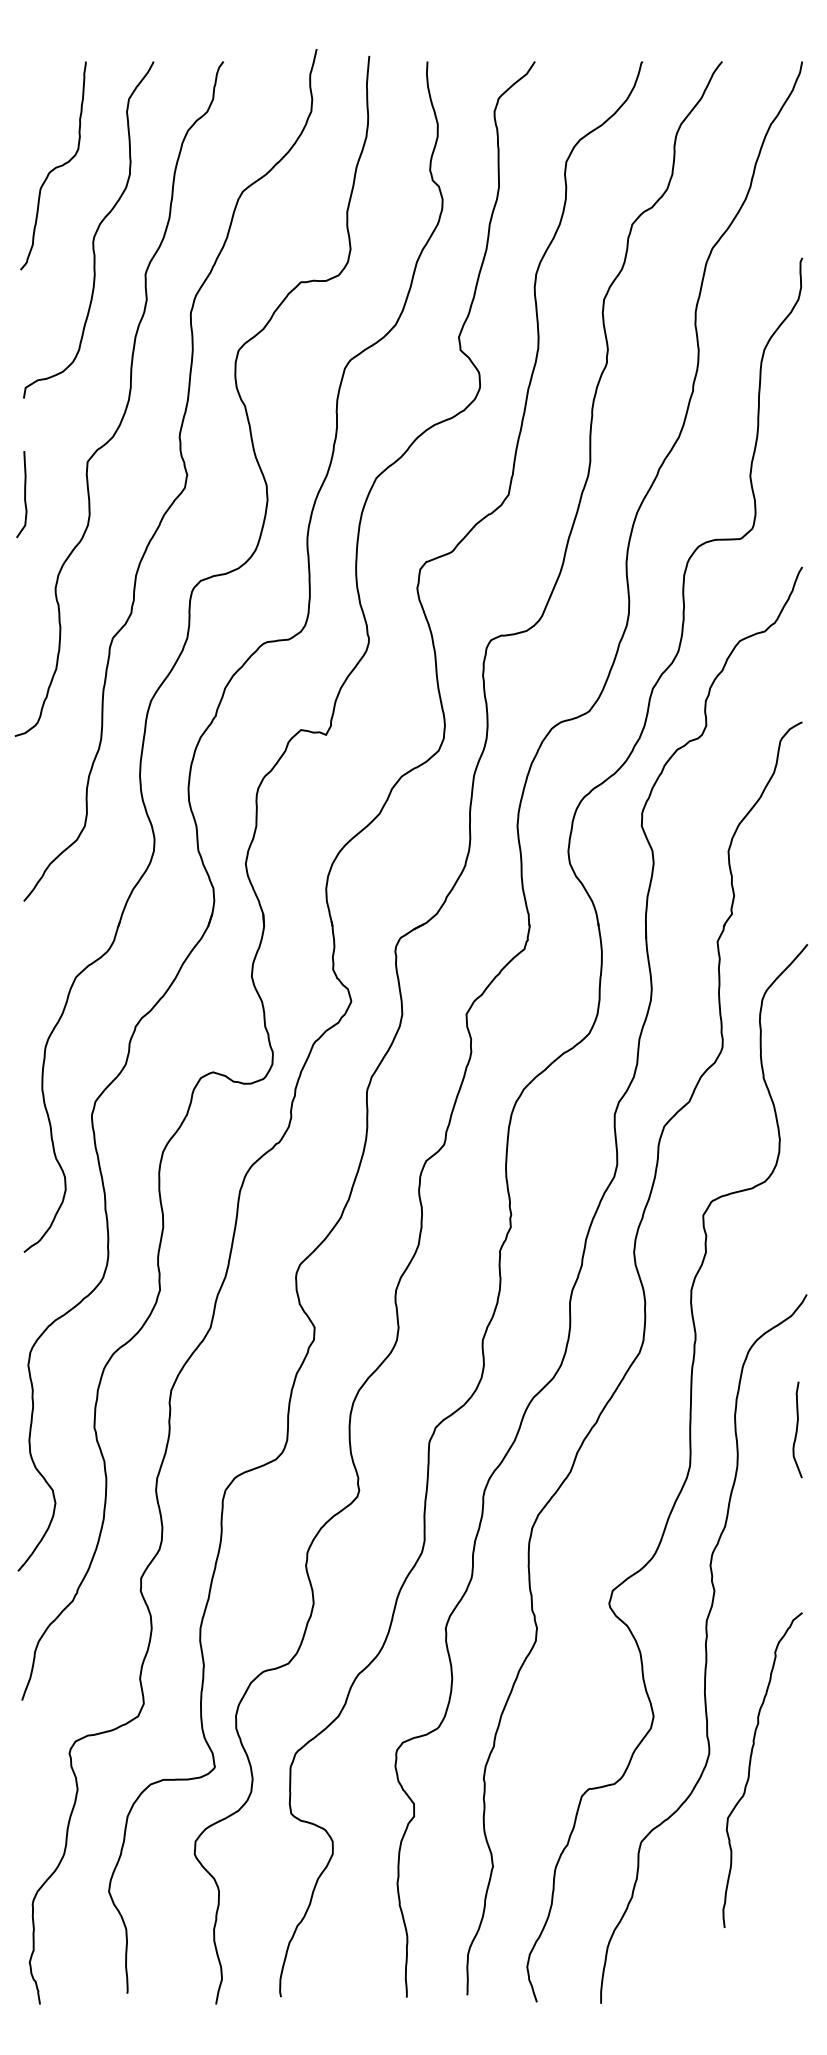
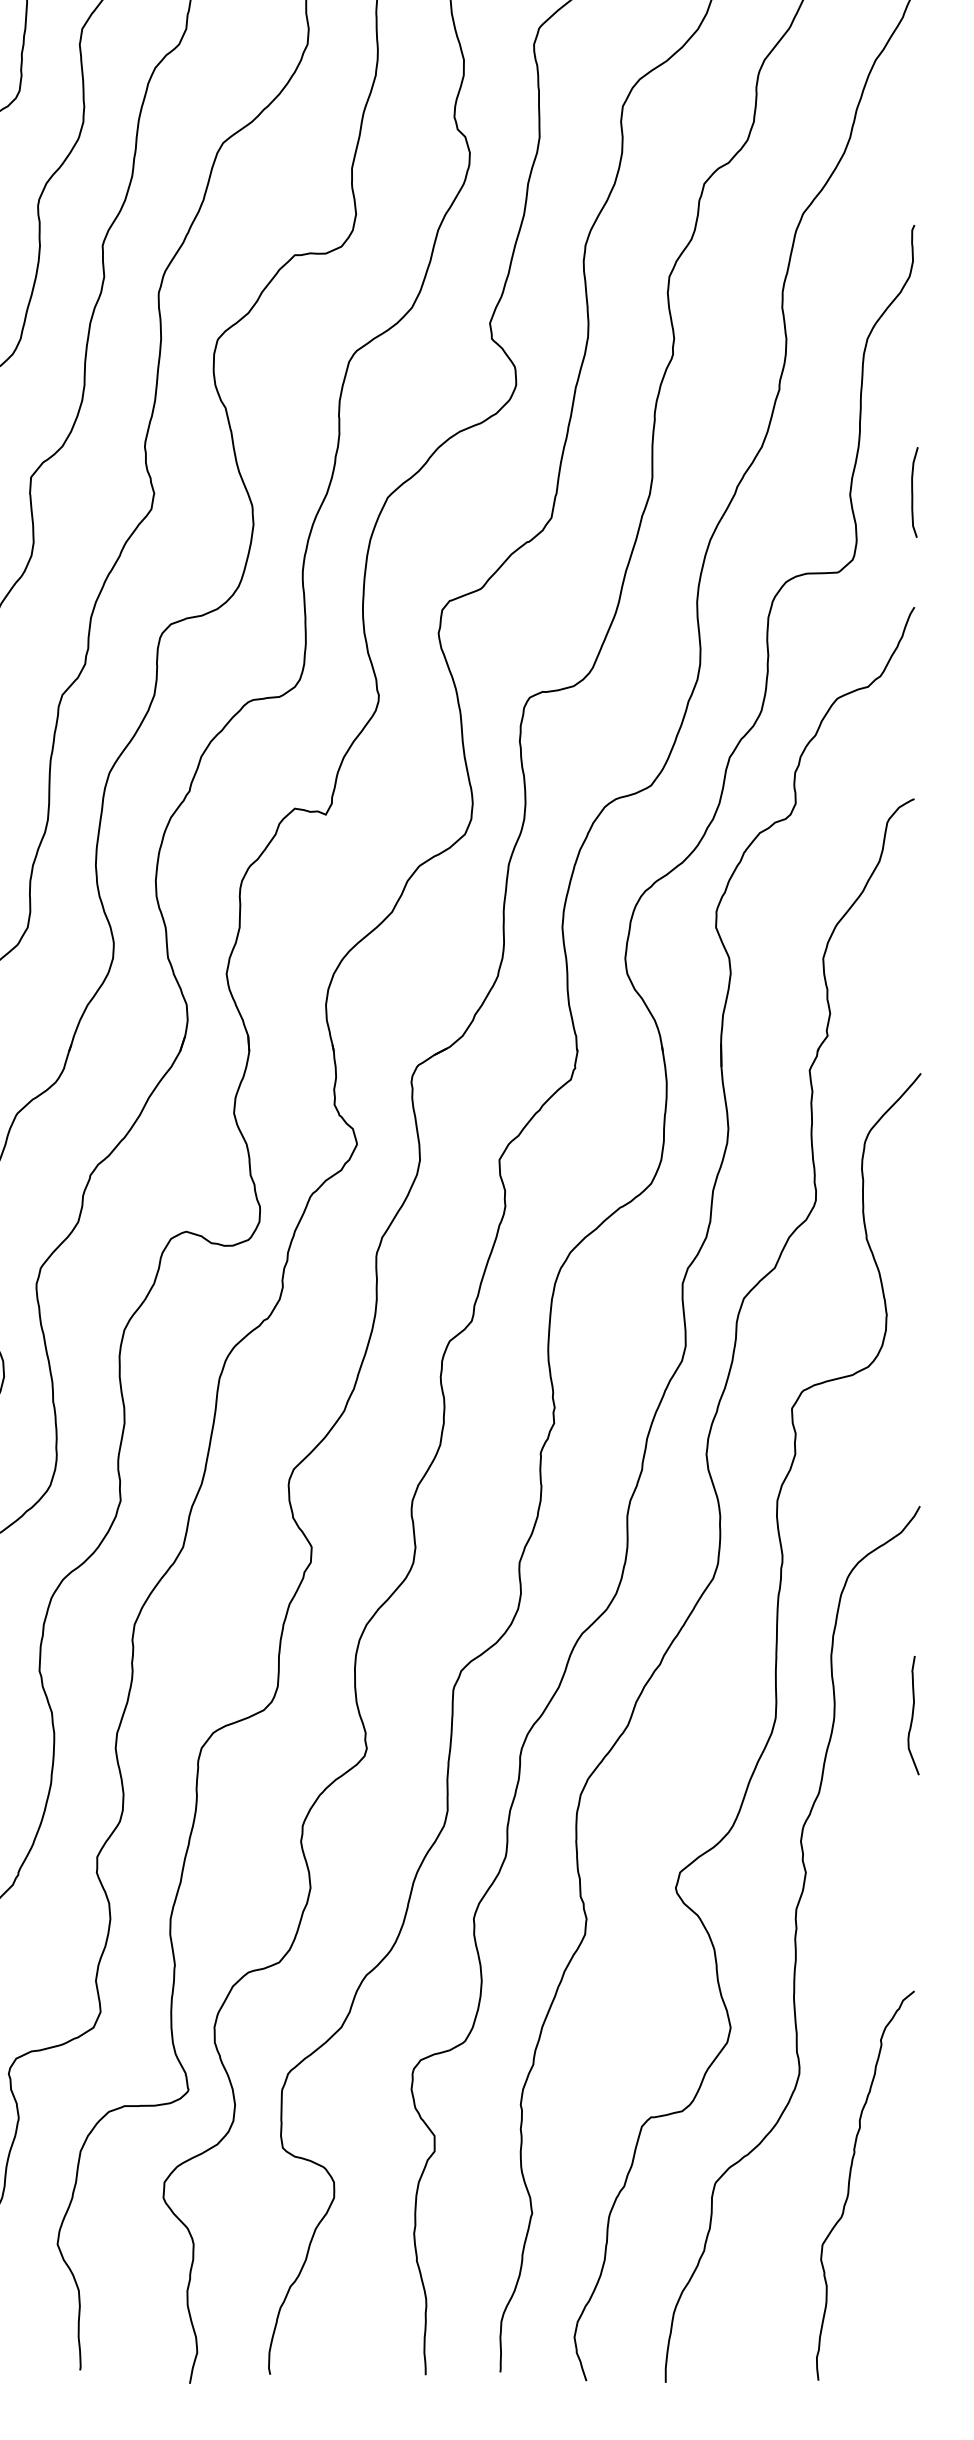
curve: (801, 473) -> (913, 491), added
curve: (797, 1429) -> (913, 1715), moved
curve: (750, 1769) -> (850, 2184), moved

